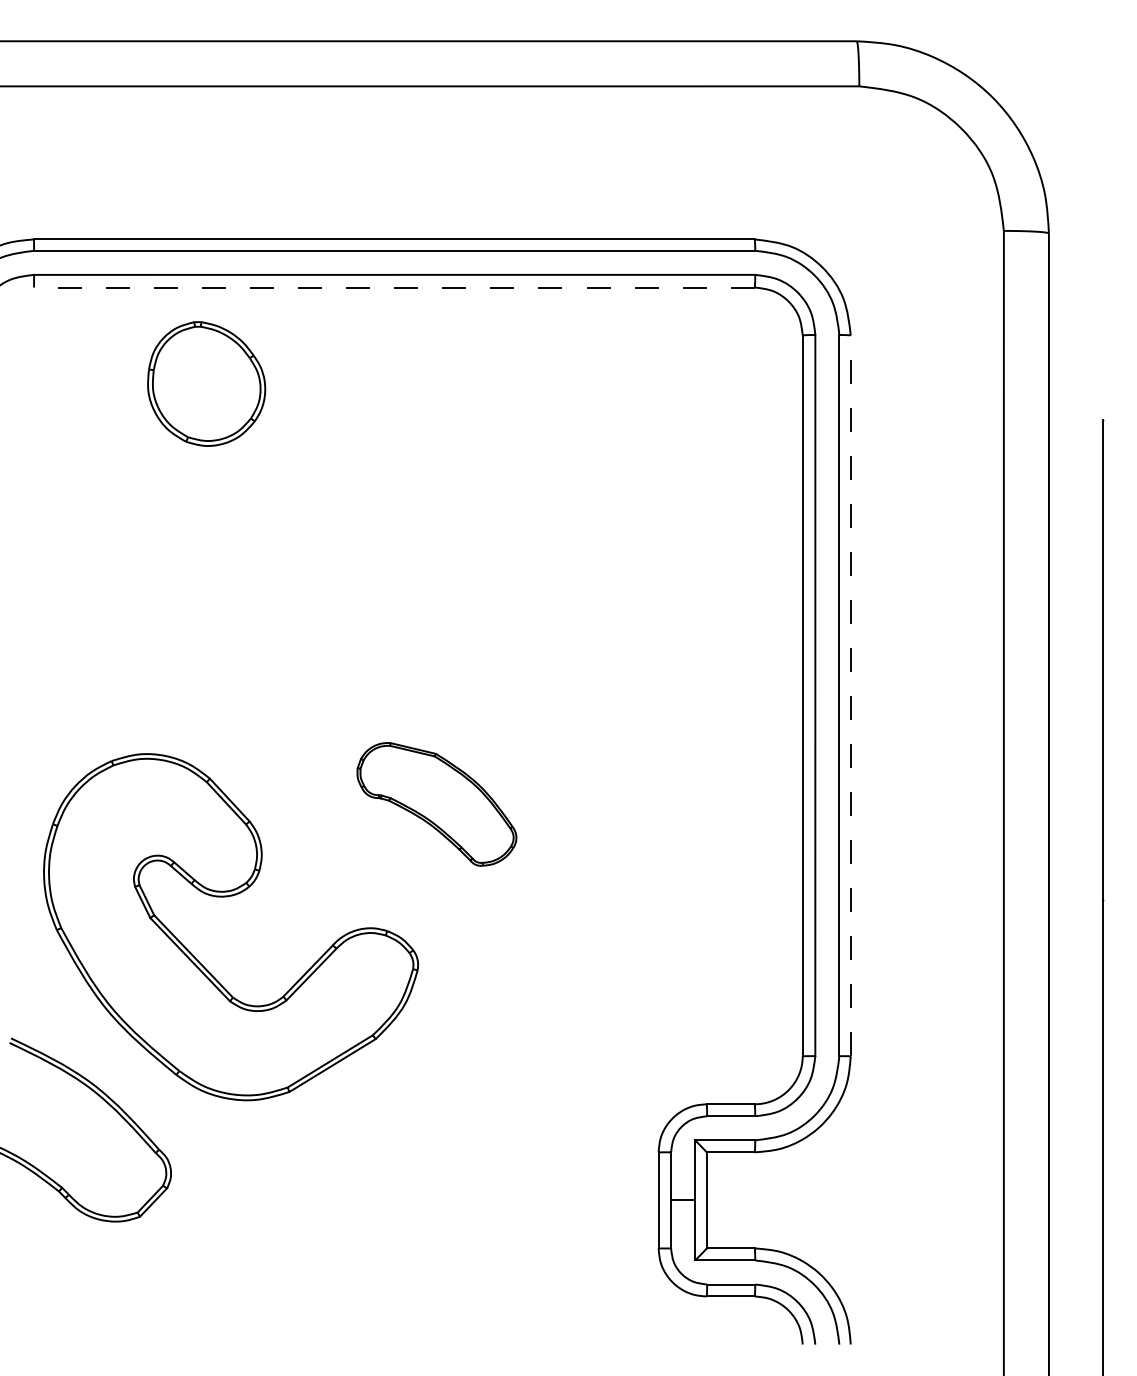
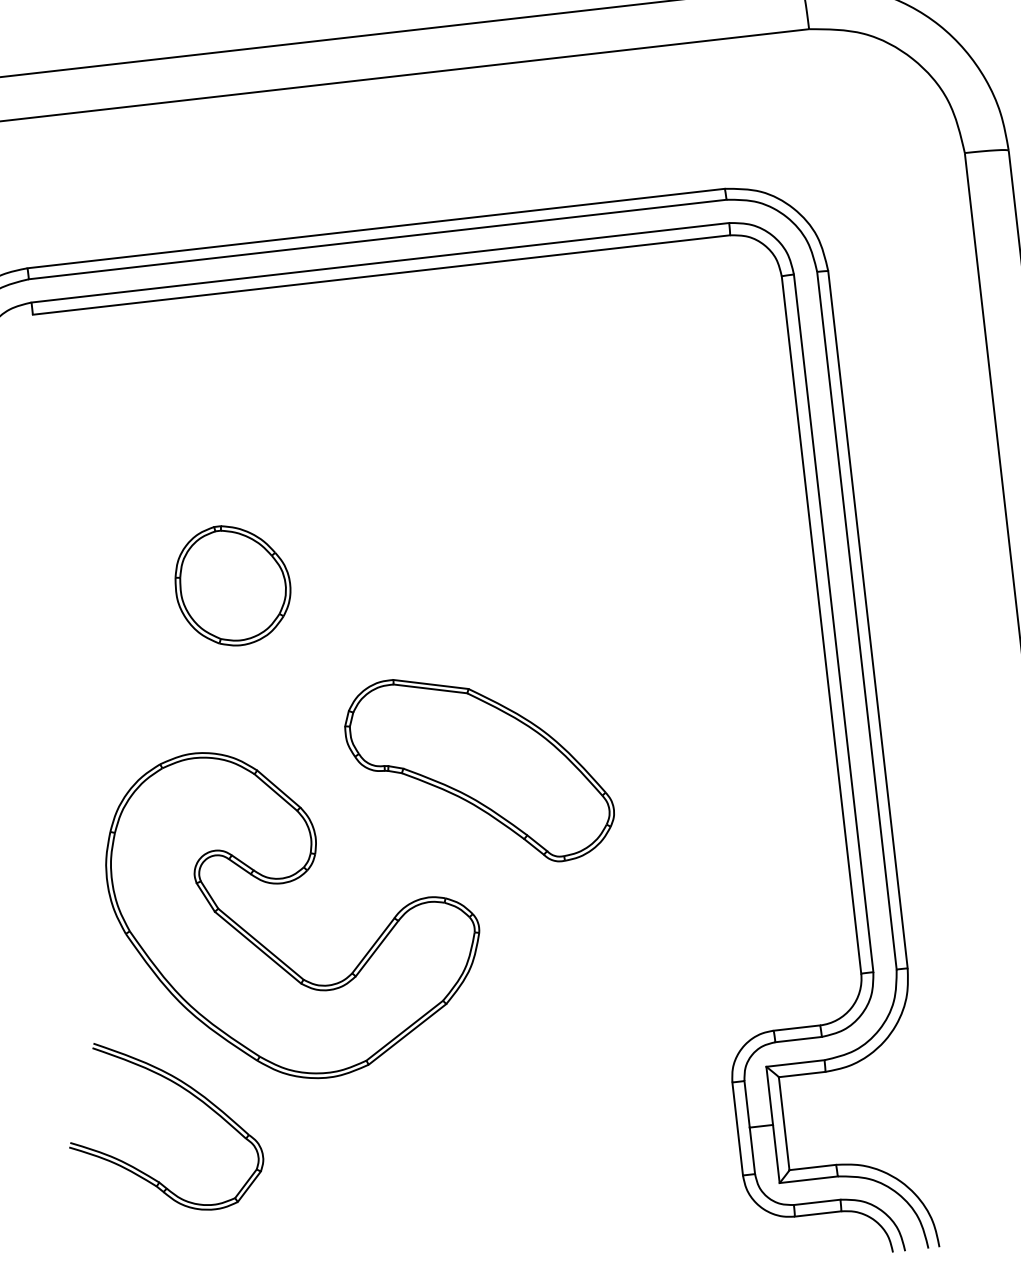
line: (393, 287) -> (380, 275), dashed -> solid
part: (206, 383) -> (232, 584), moved
line: (850, 695) -> (867, 619), dashed -> solid
part: (436, 804) -> (479, 770), size x1.67

